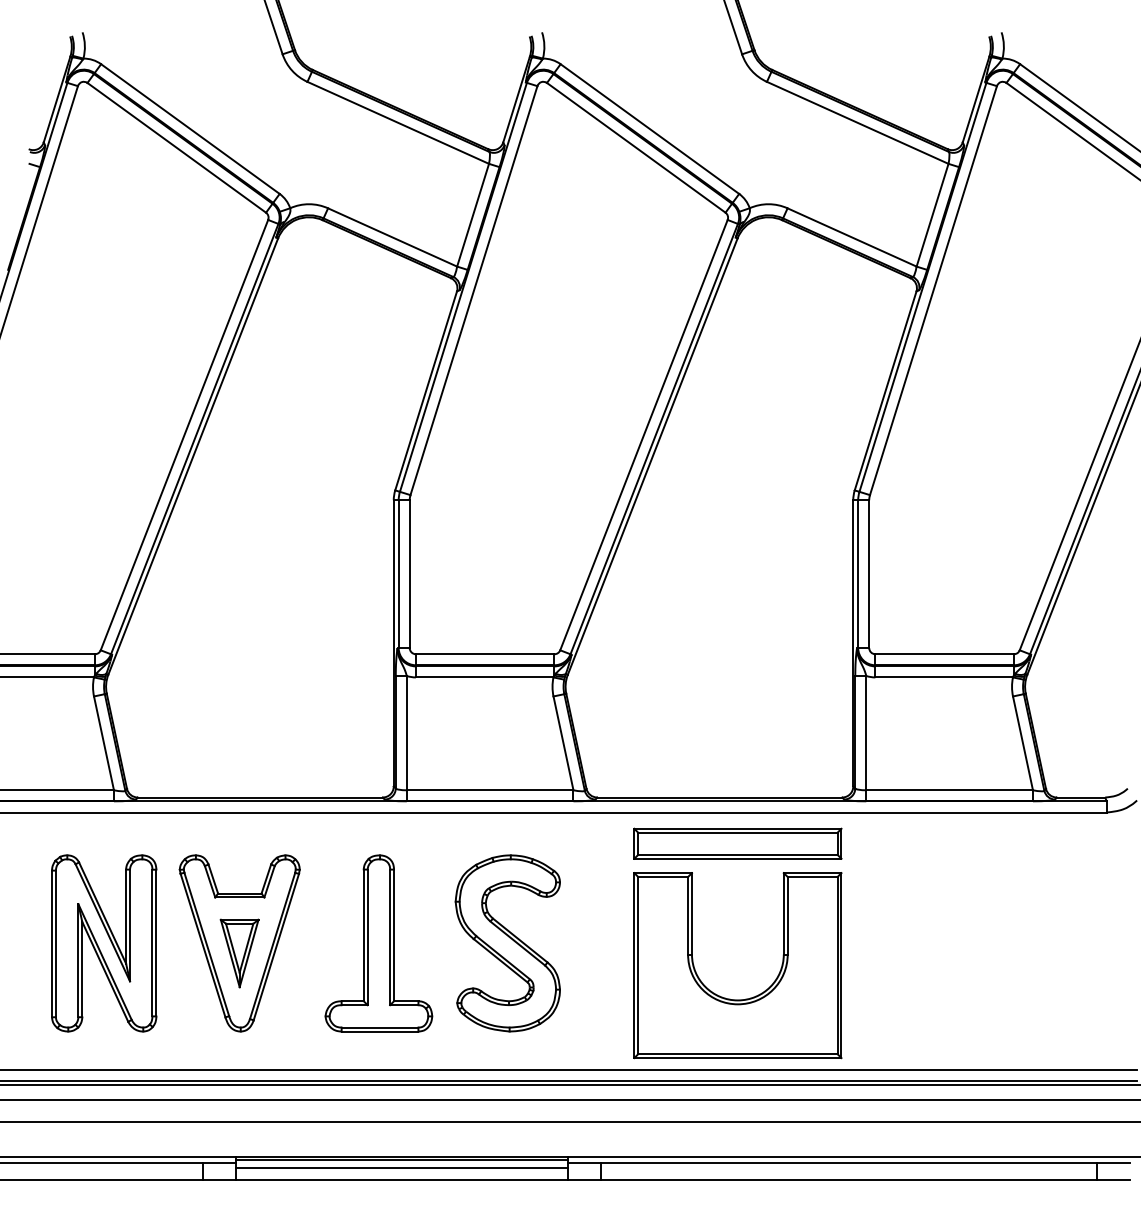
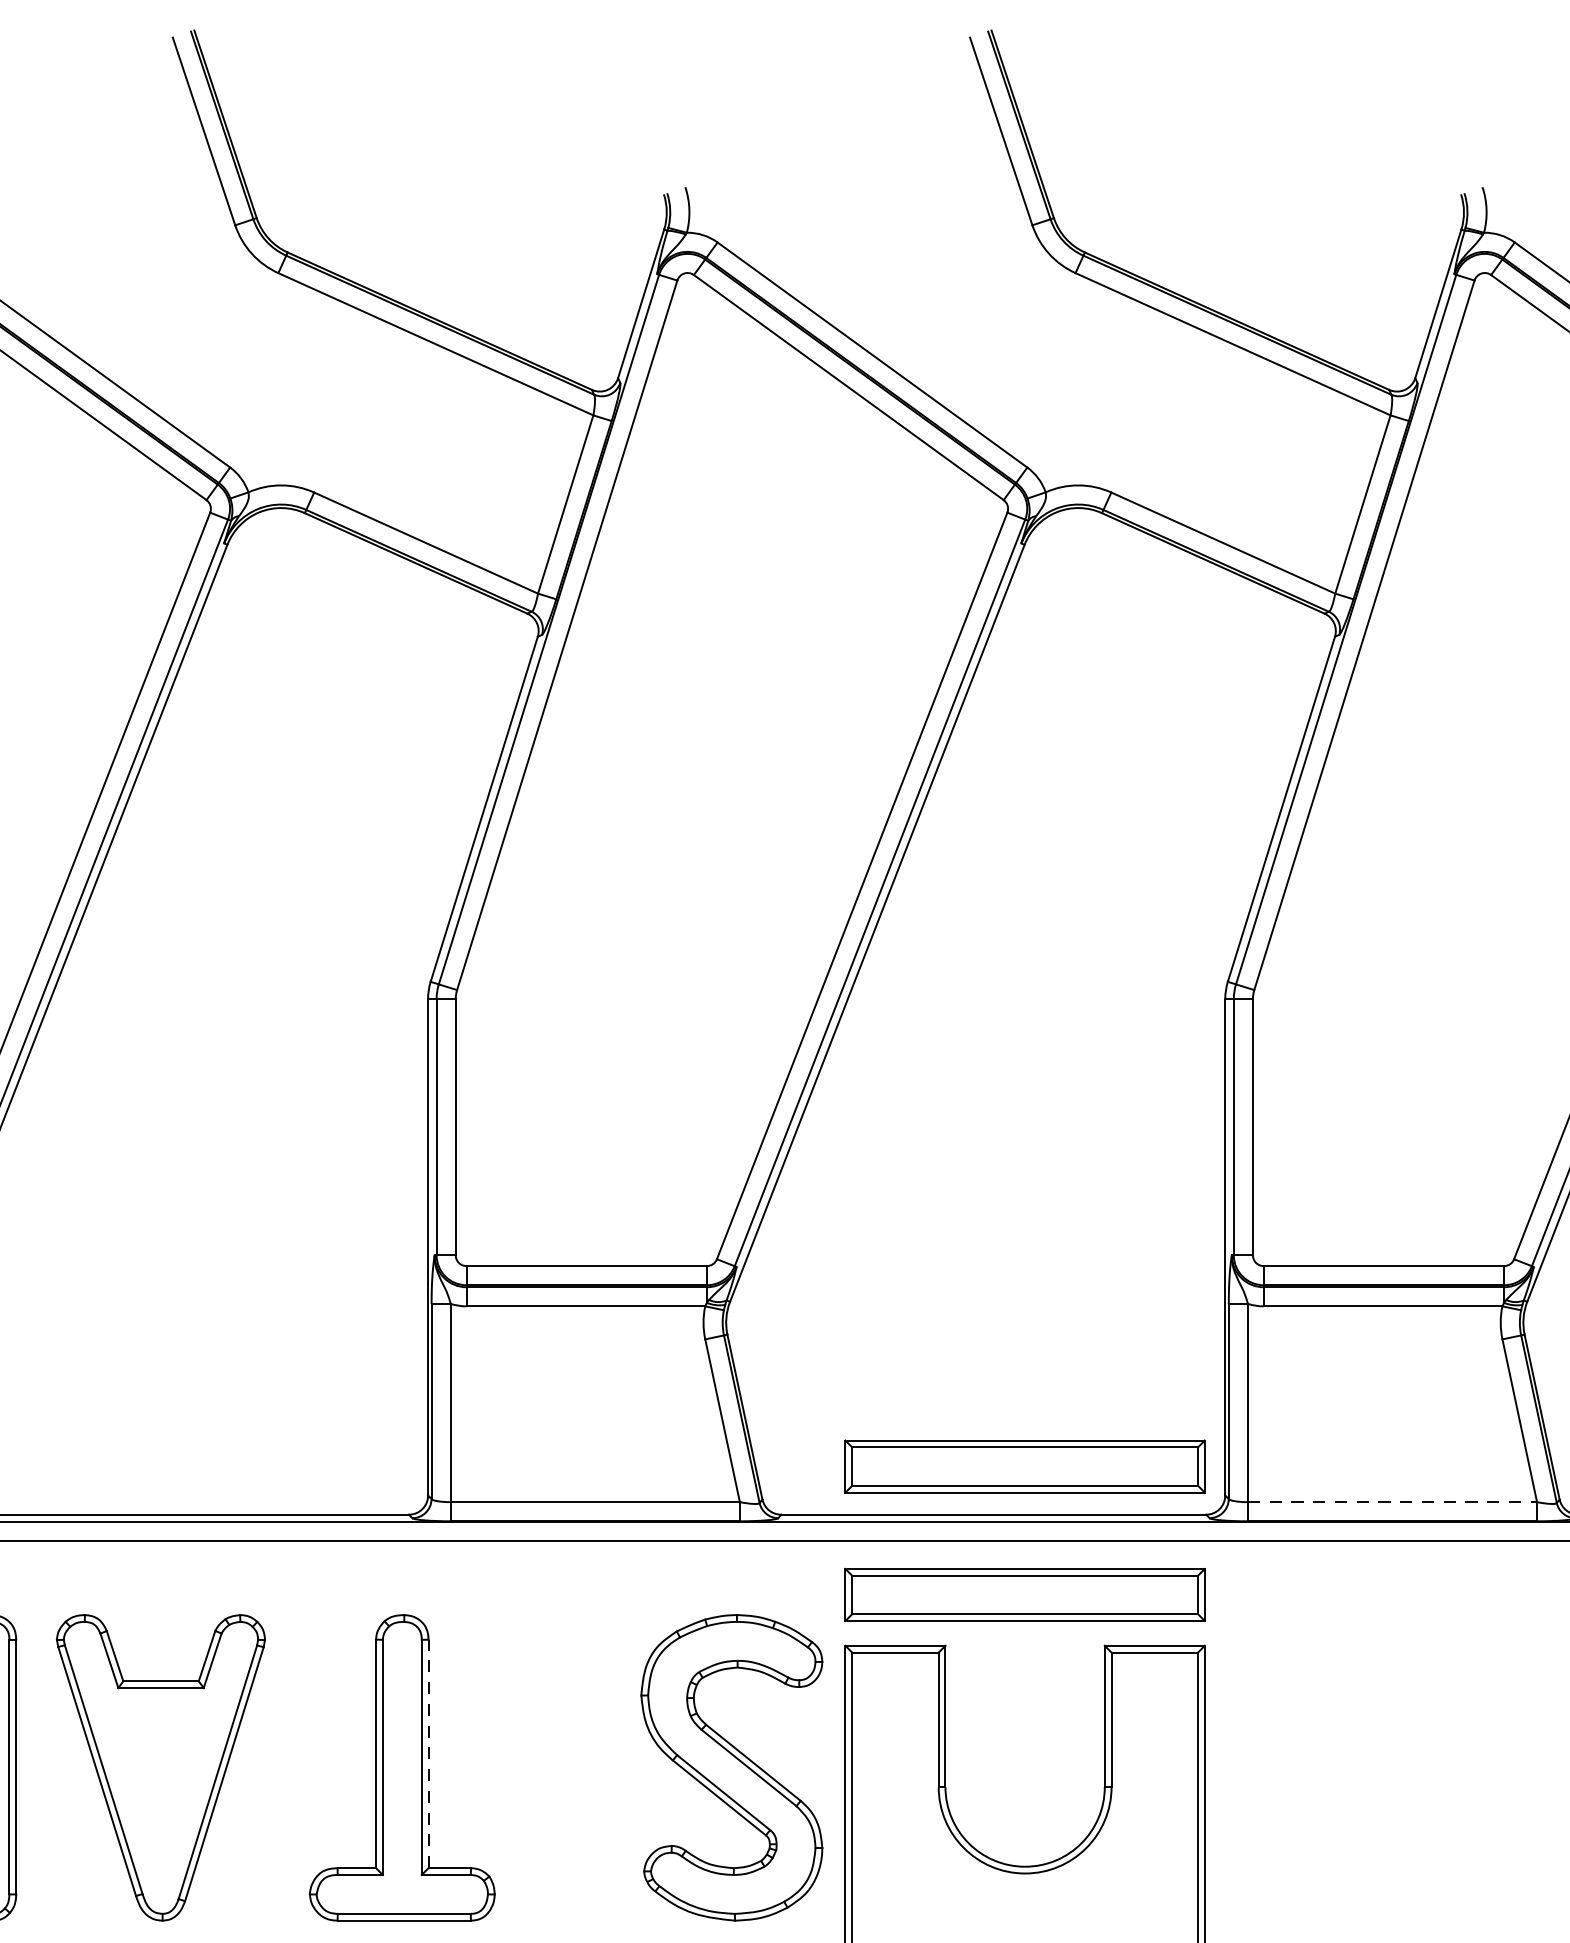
part: (737, 769) -> (1024, 1466), added
line: (950, 790) -> (1393, 1502), solid -> dashed
line: (394, 935) -> (429, 1754), solid -> dashed
part: (507, 943) -> (731, 1767), moved
part: (239, 953) -> (160, 1785), removed

